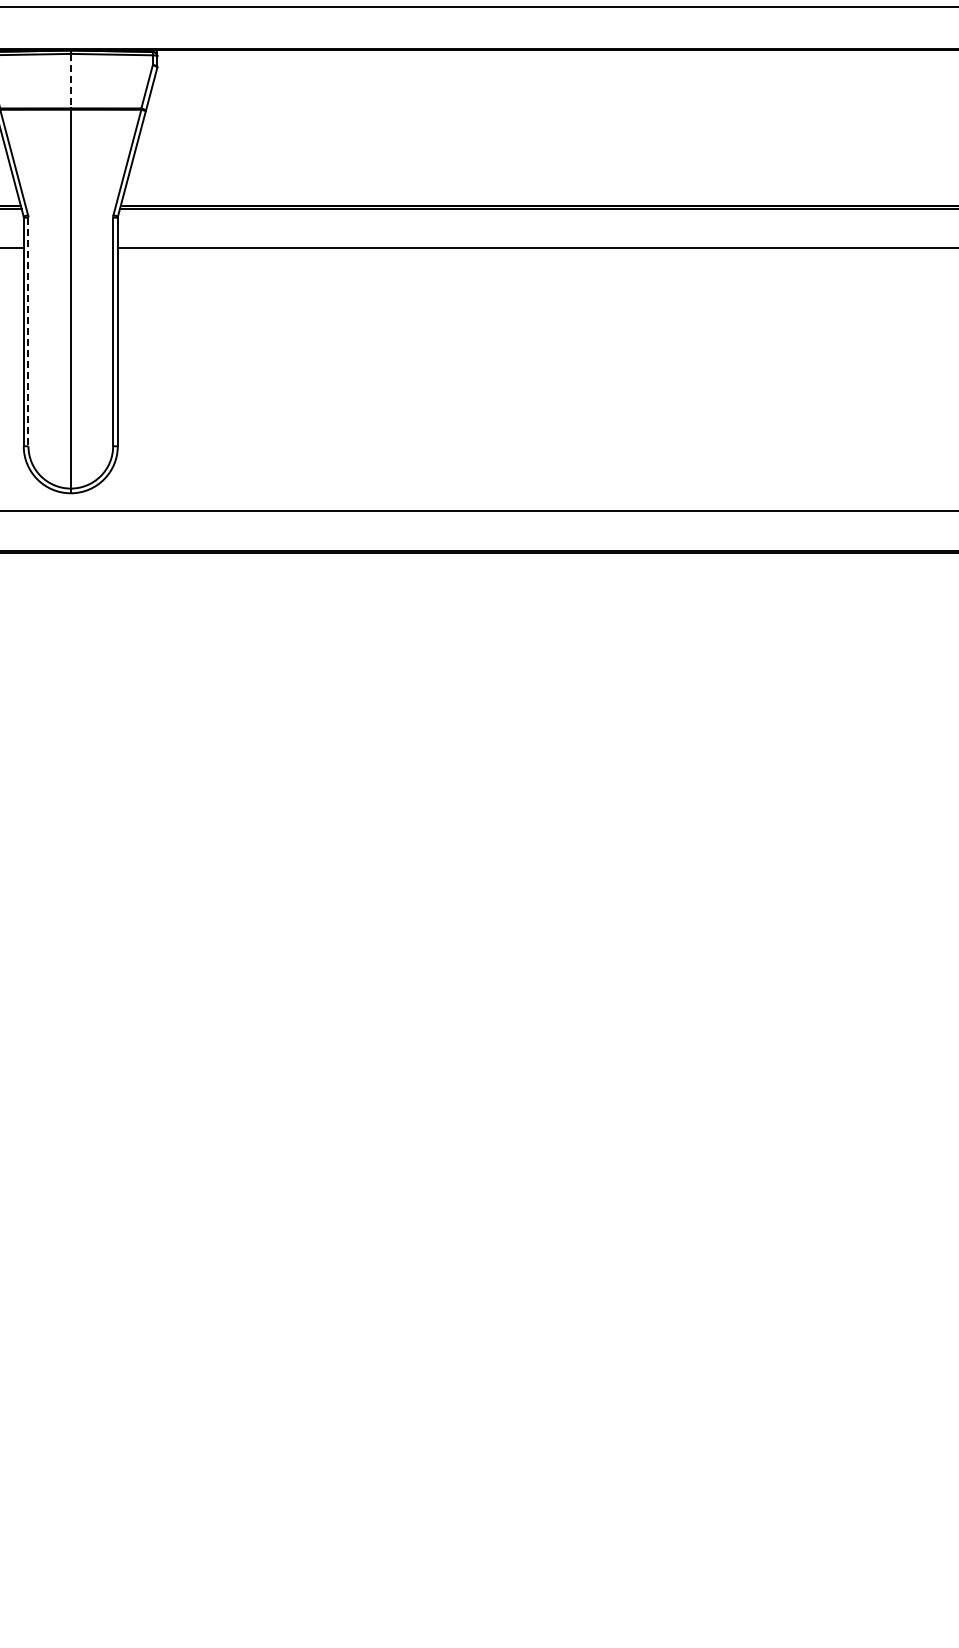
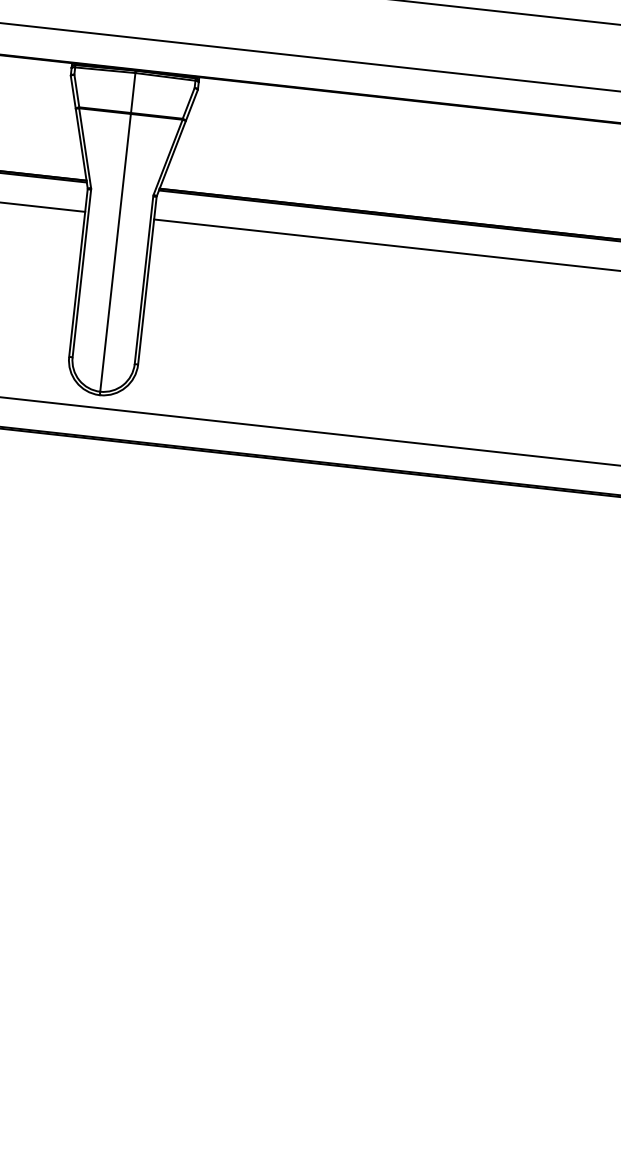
line: (70, 81) -> (132, 93), dashed -> solid
line: (28, 332) -> (81, 273), dashed -> solid

